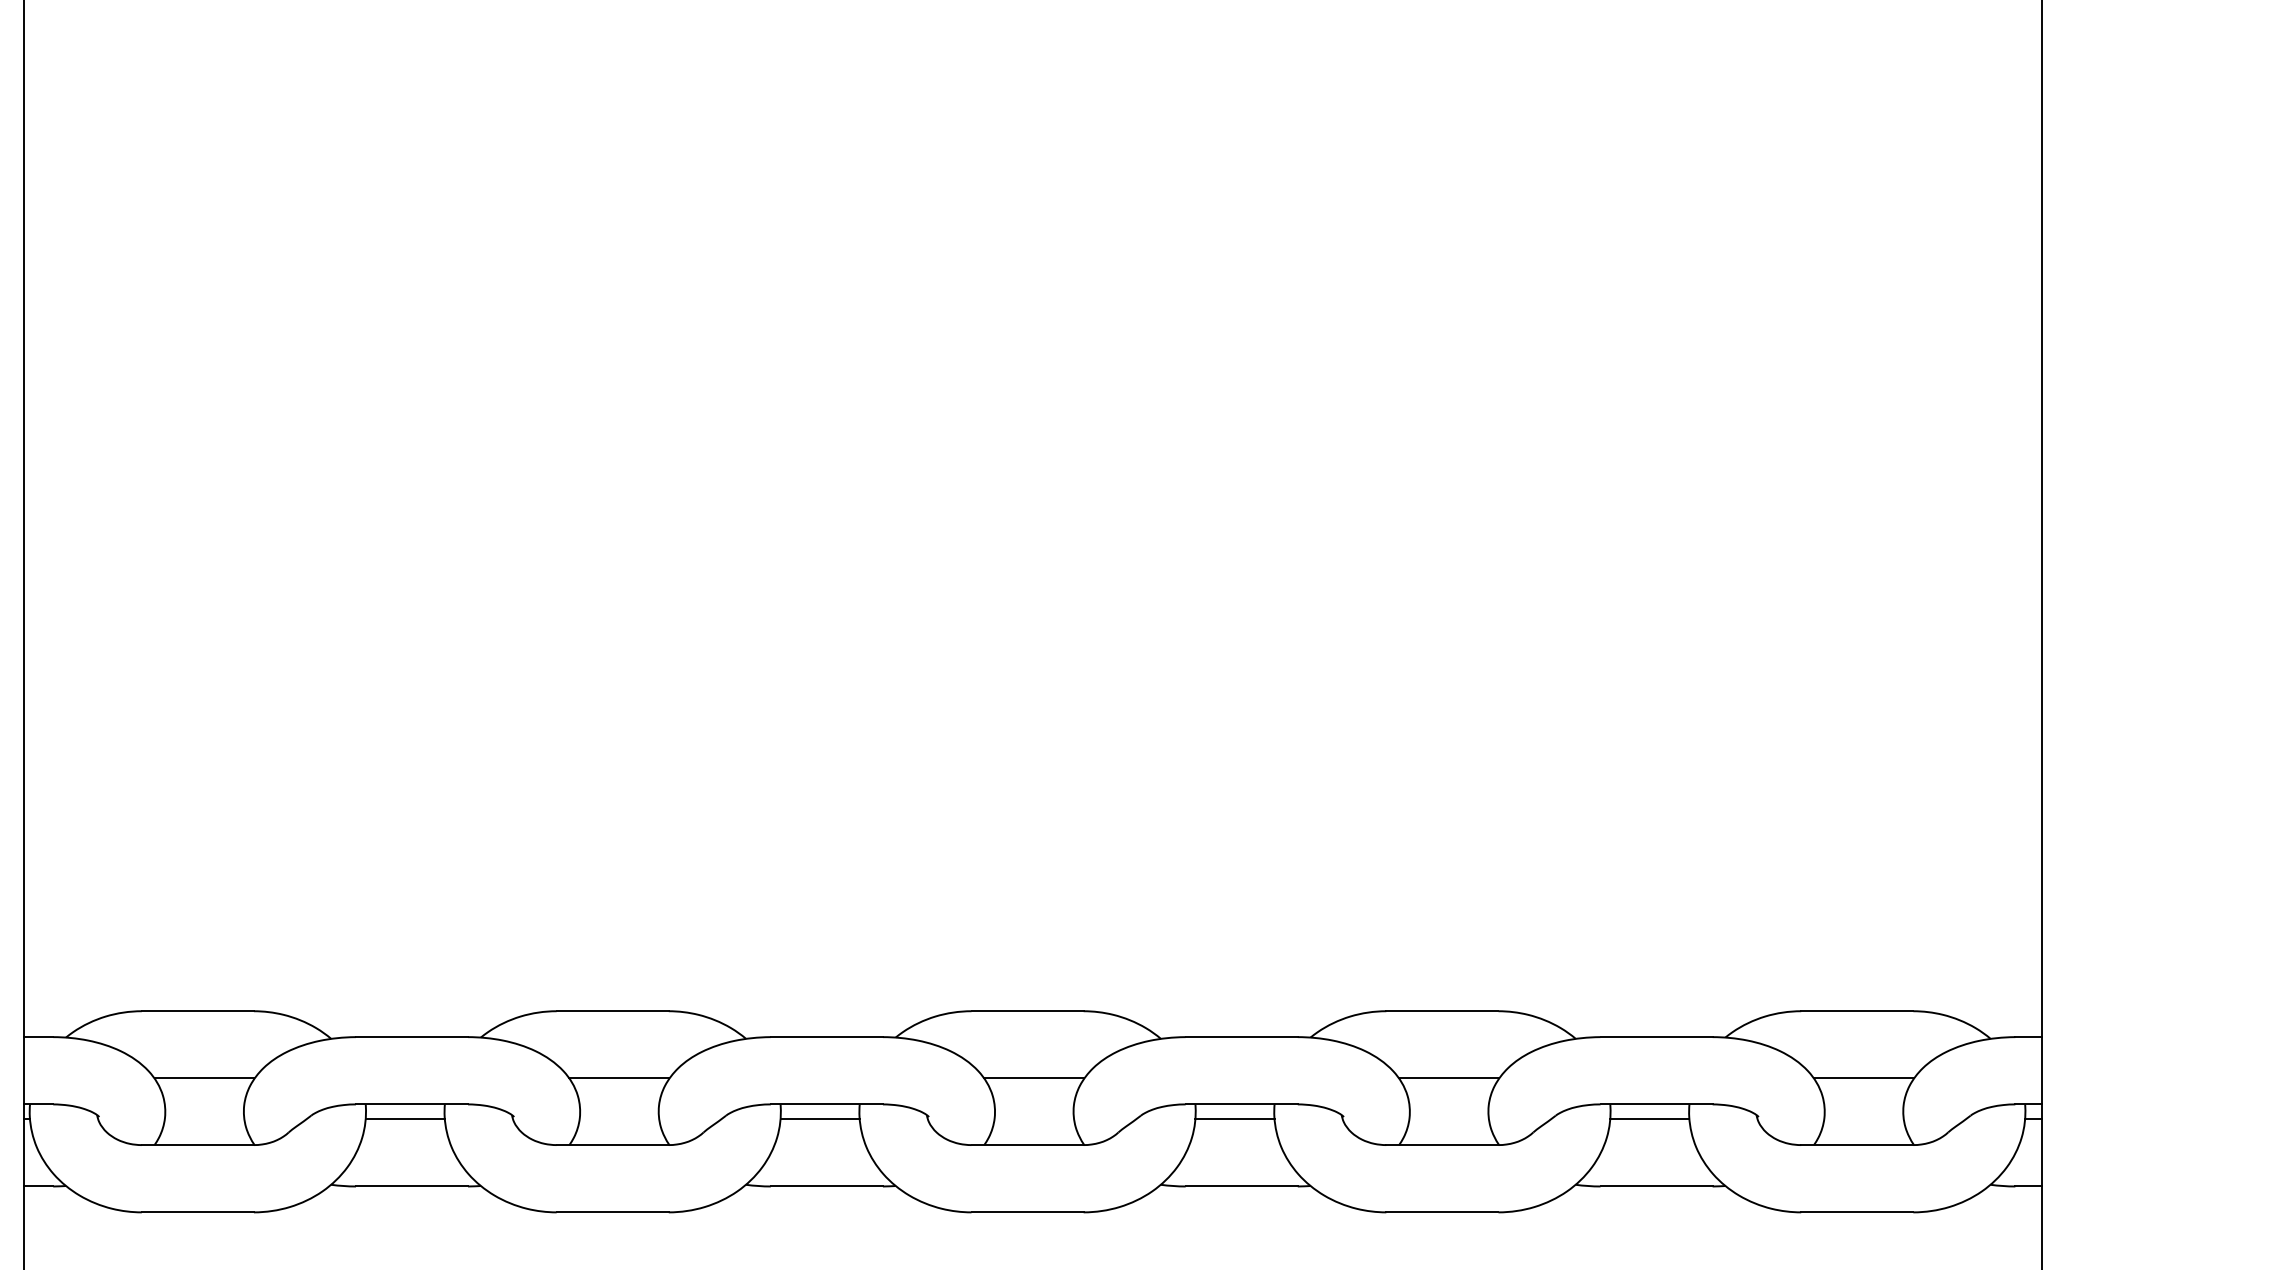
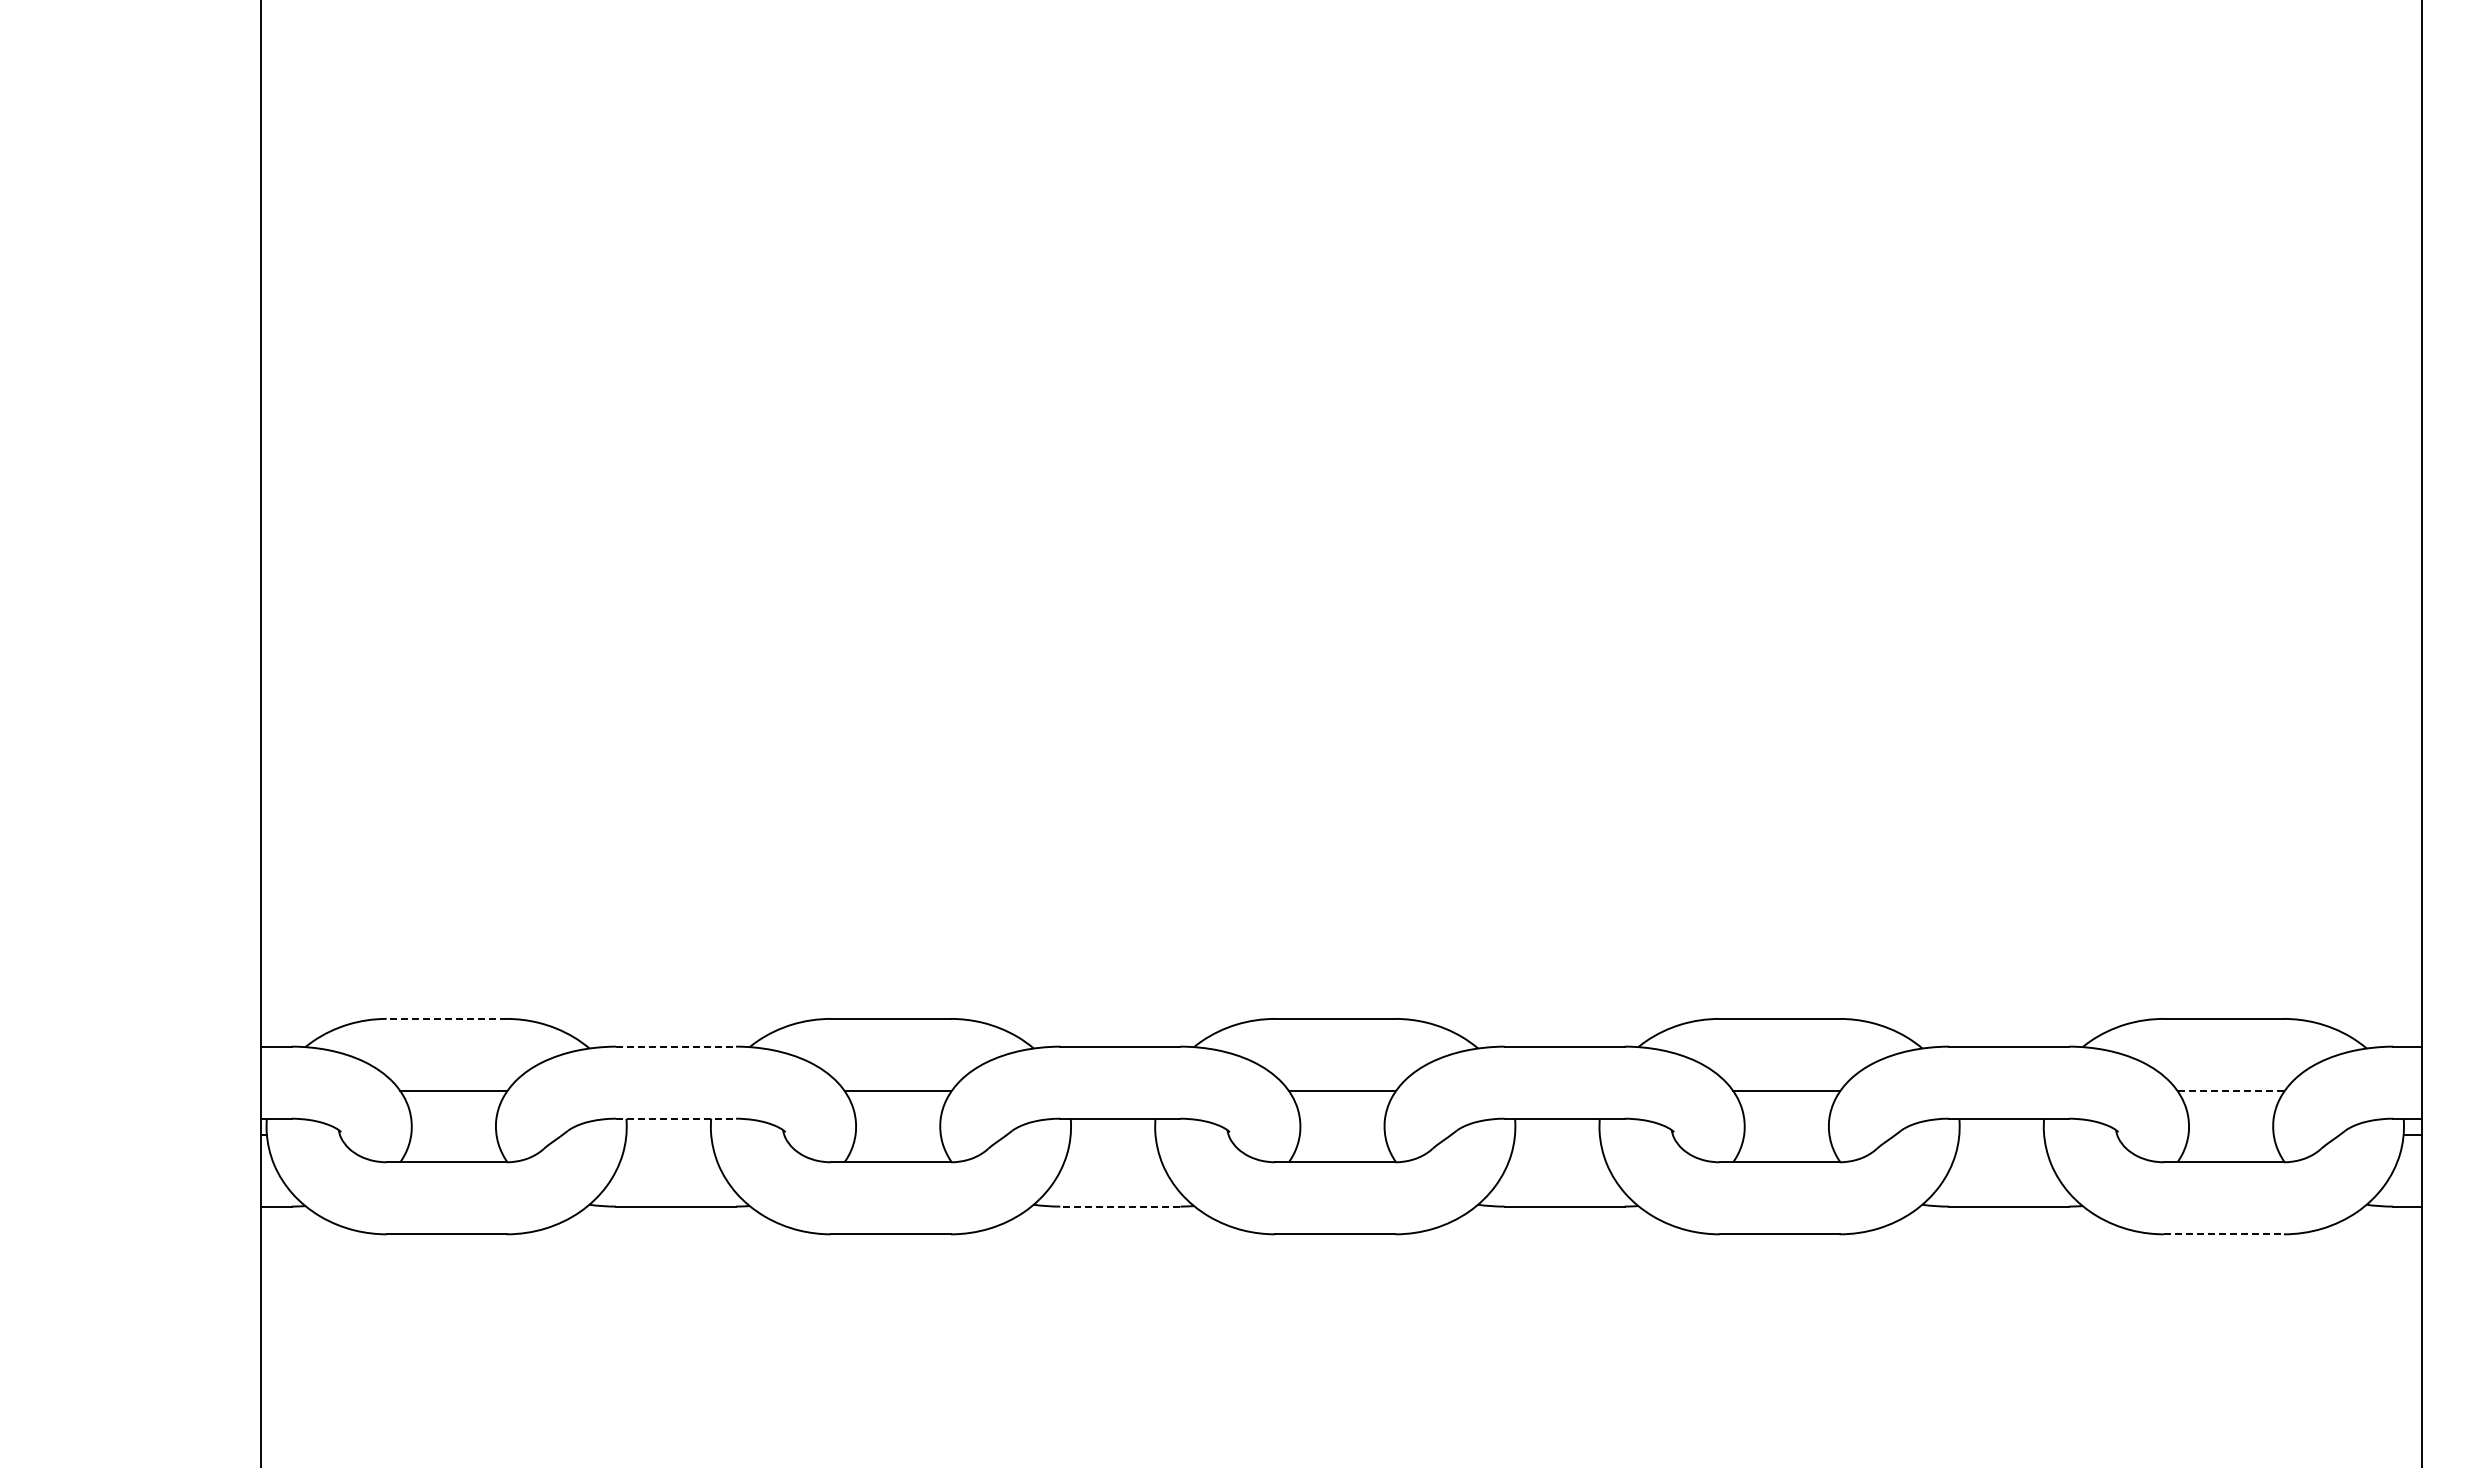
line: (197, 1010) -> (446, 1018), solid -> dashed
line: (412, 1036) -> (676, 1046), solid -> dashed
line: (1863, 1078) -> (2230, 1090), solid -> dashed
line: (412, 1104) -> (676, 1118), solid -> dashed
line: (404, 1119) -> (668, 1134), removed
line: (819, 1119) -> (1112, 1134), removed
line: (1235, 1119) -> (1557, 1134), removed
line: (1649, 1119) -> (2001, 1134), removed
line: (826, 1186) -> (1119, 1206), solid -> dashed
line: (1857, 1212) -> (2224, 1234), solid -> dashed

